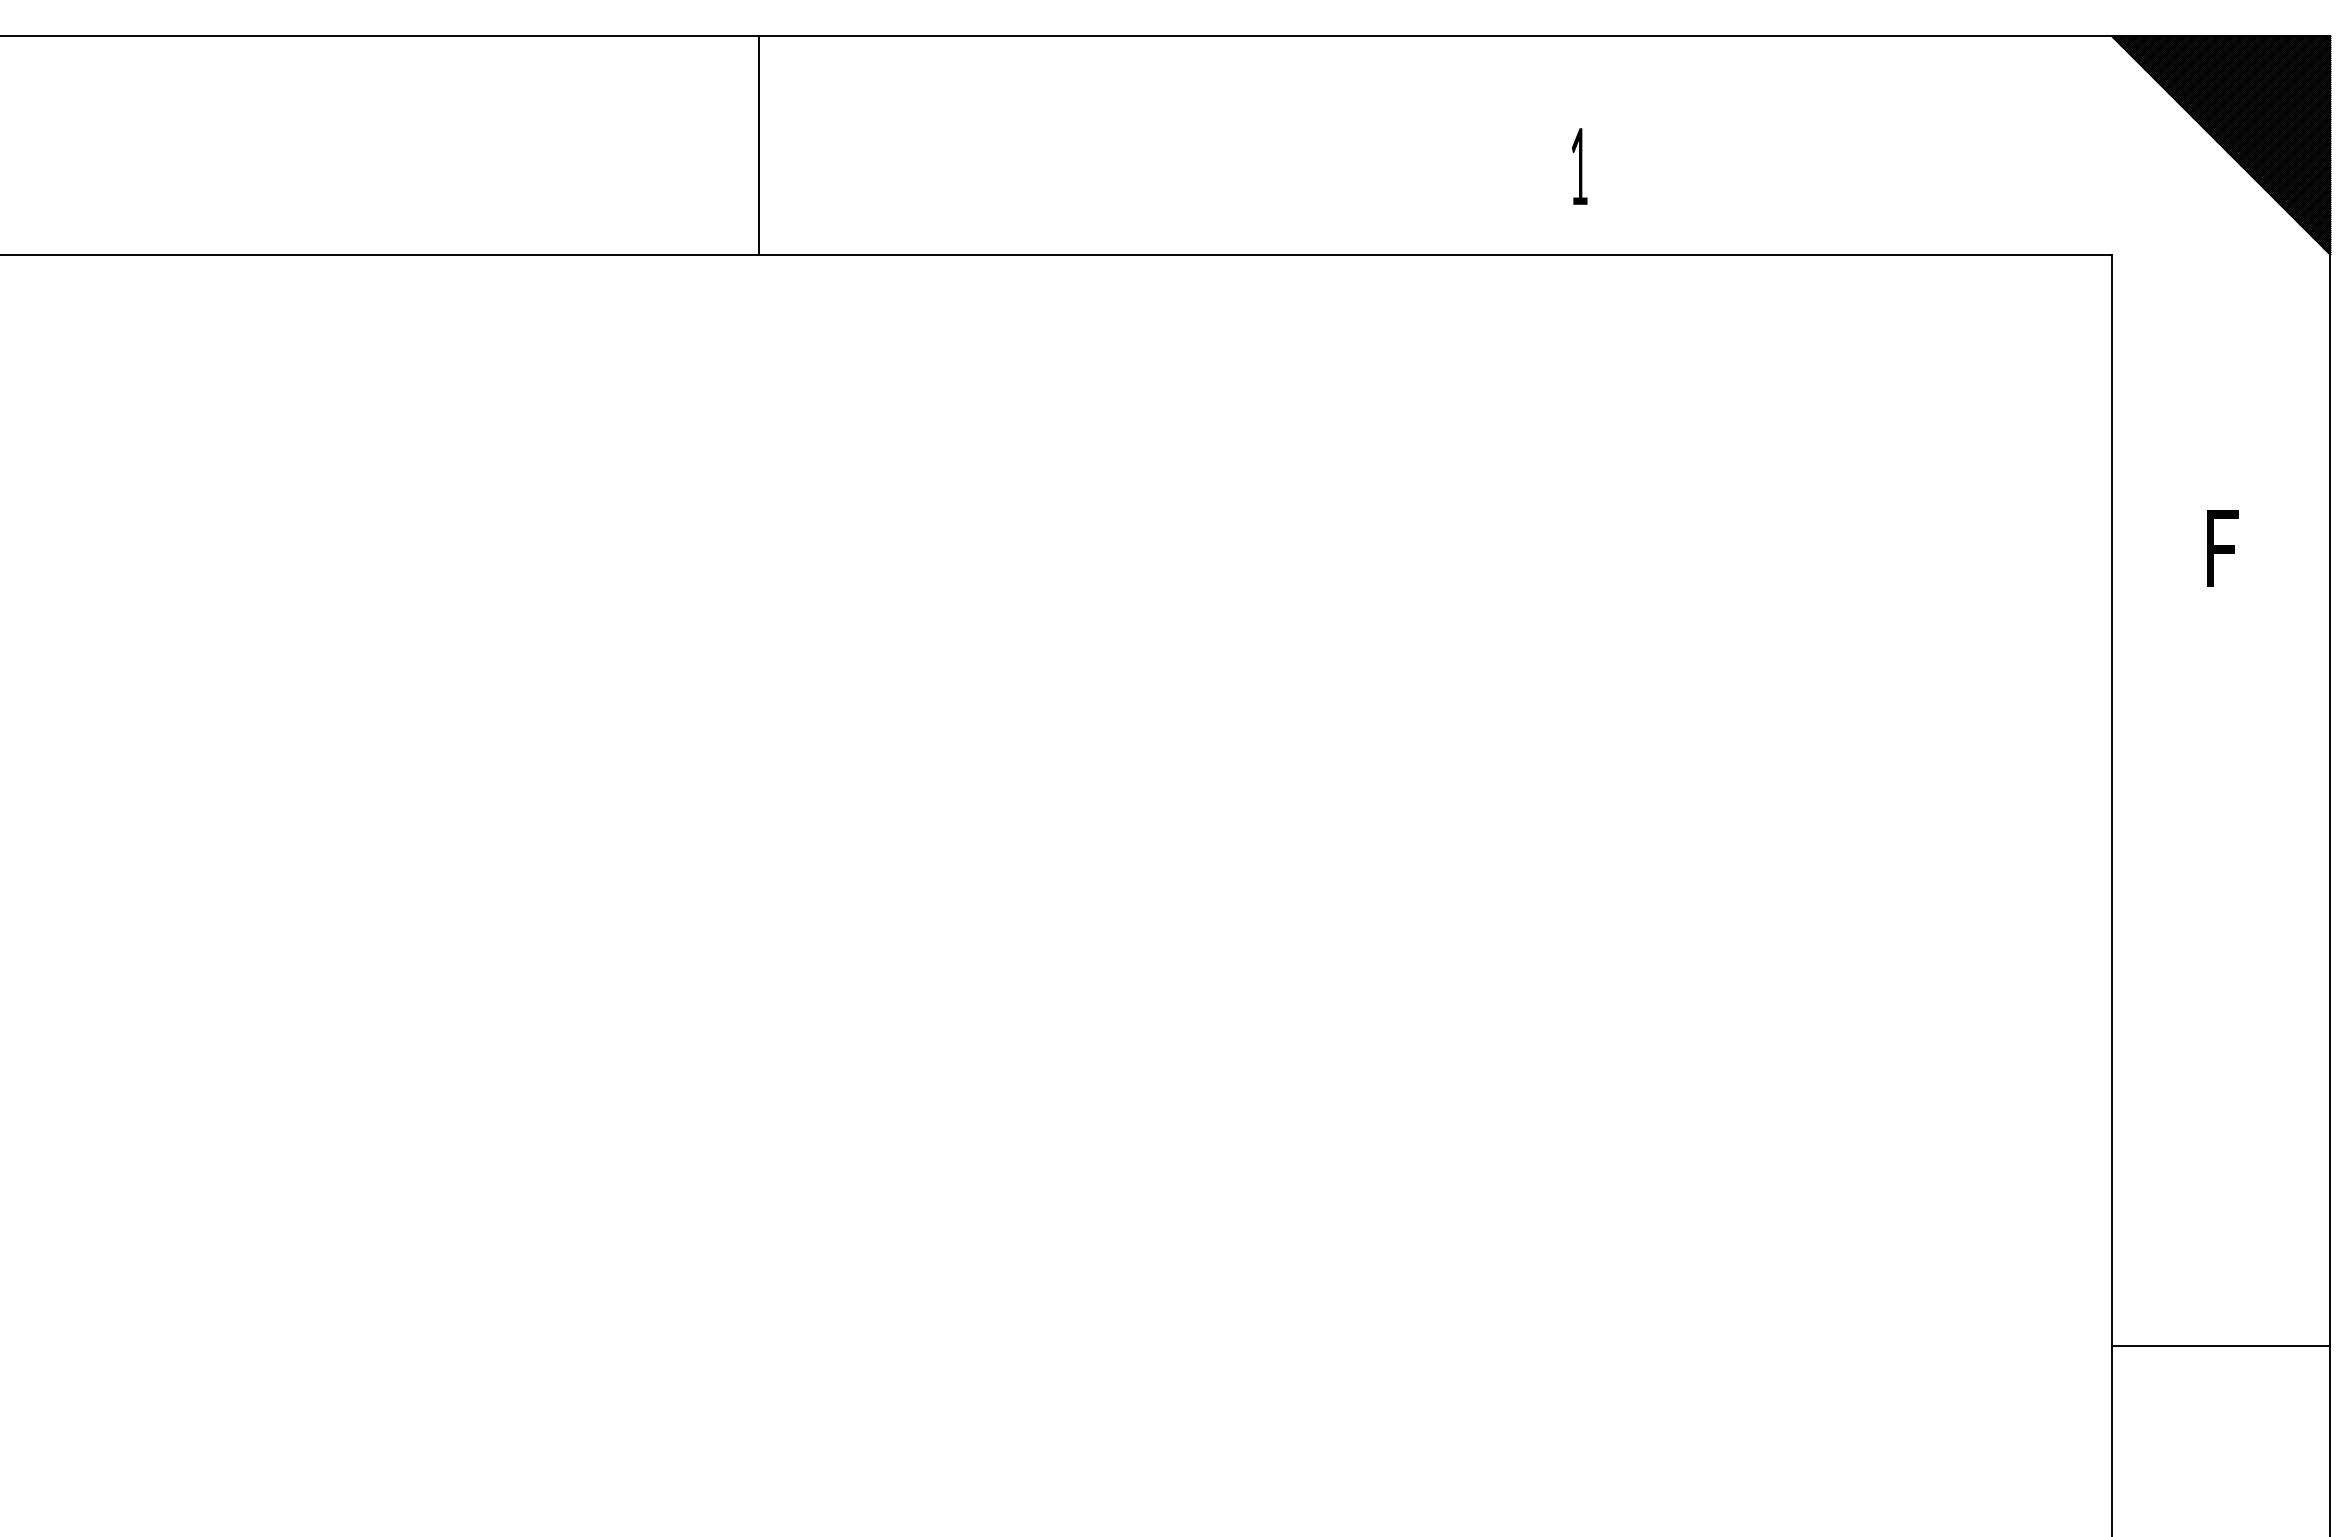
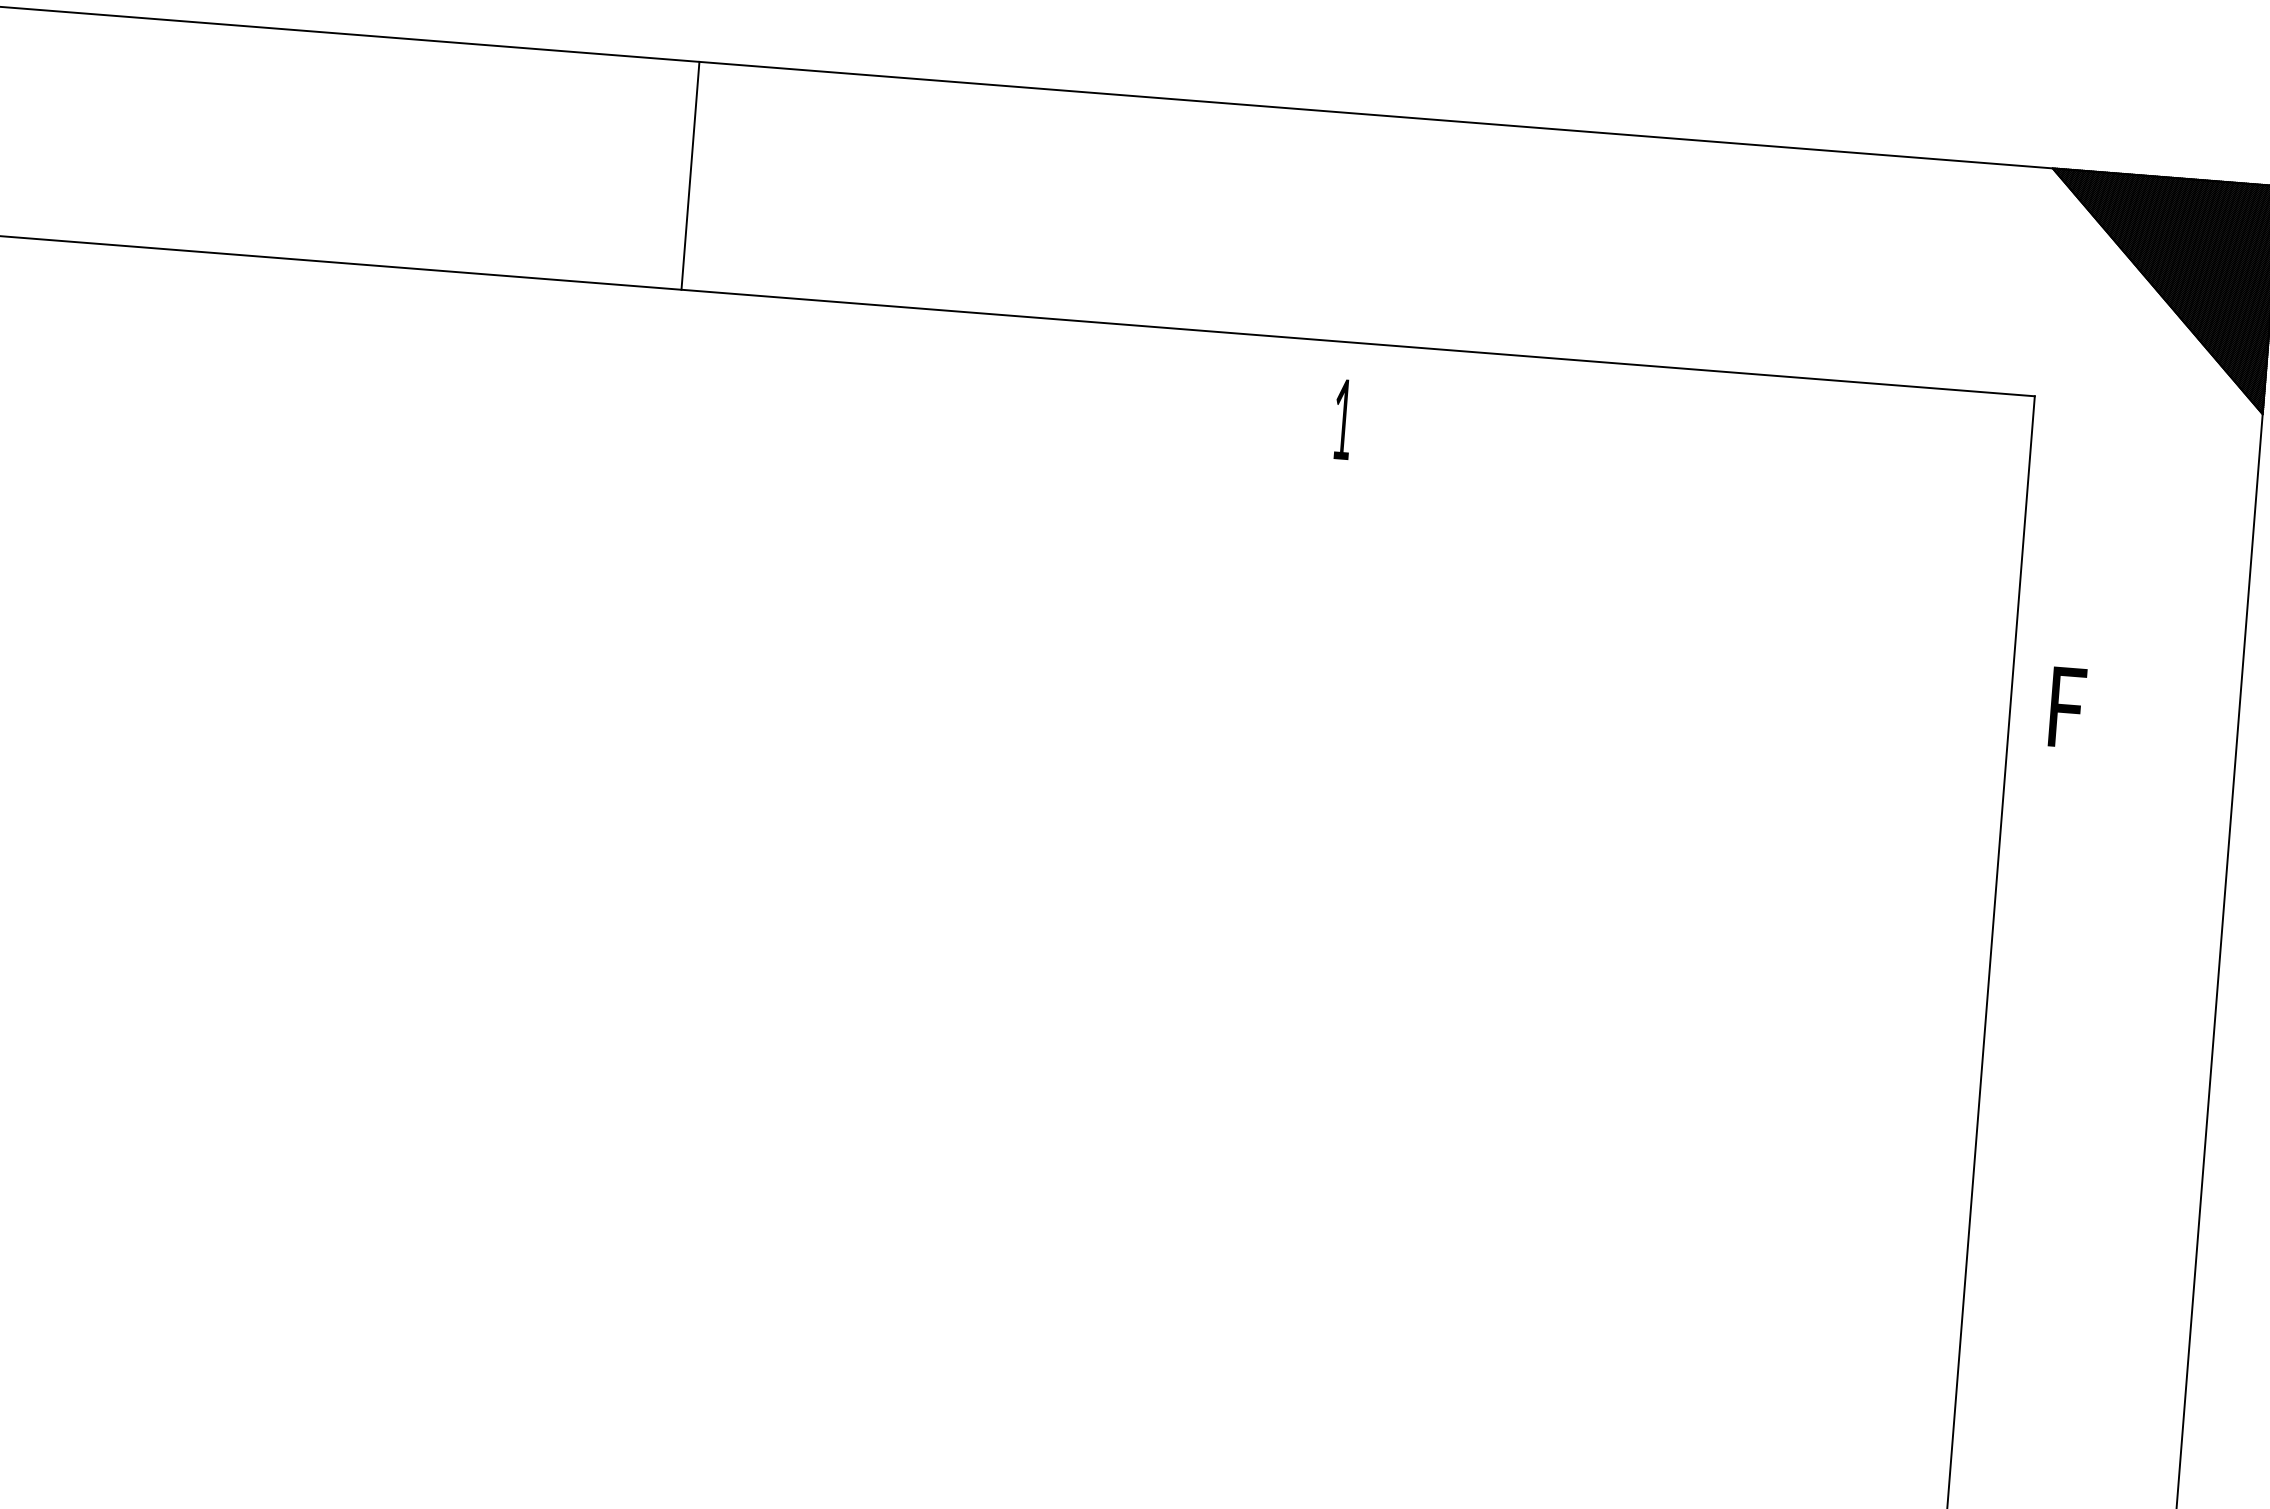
line: (759, 145) -> (690, 175), moved
text: (1579, 166) -> (1343, 419), moved
text: (2222, 548) -> (2067, 707), moved

